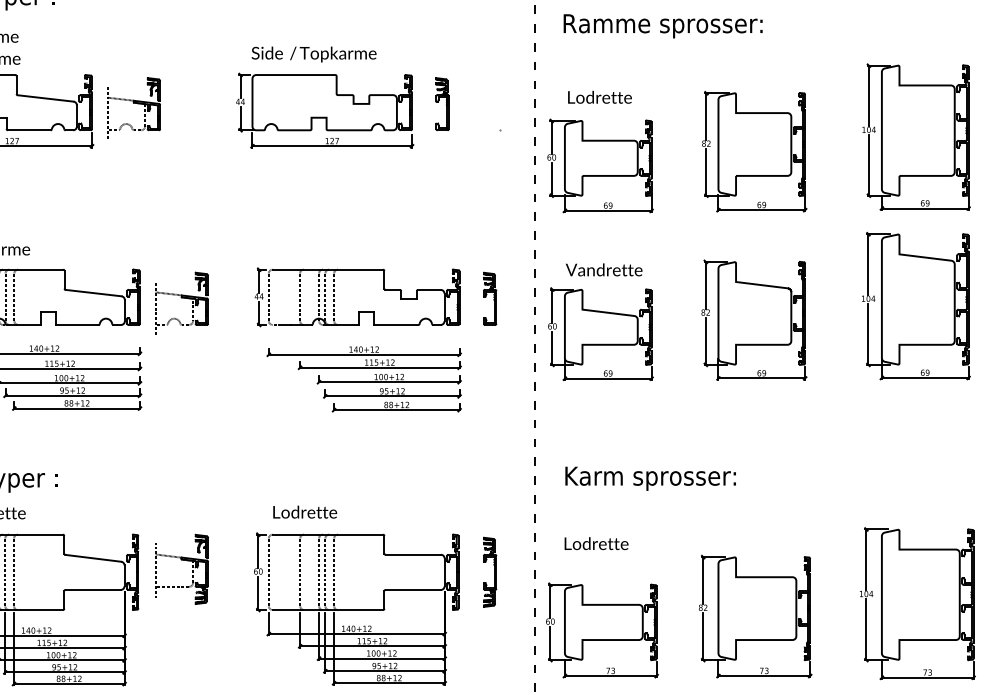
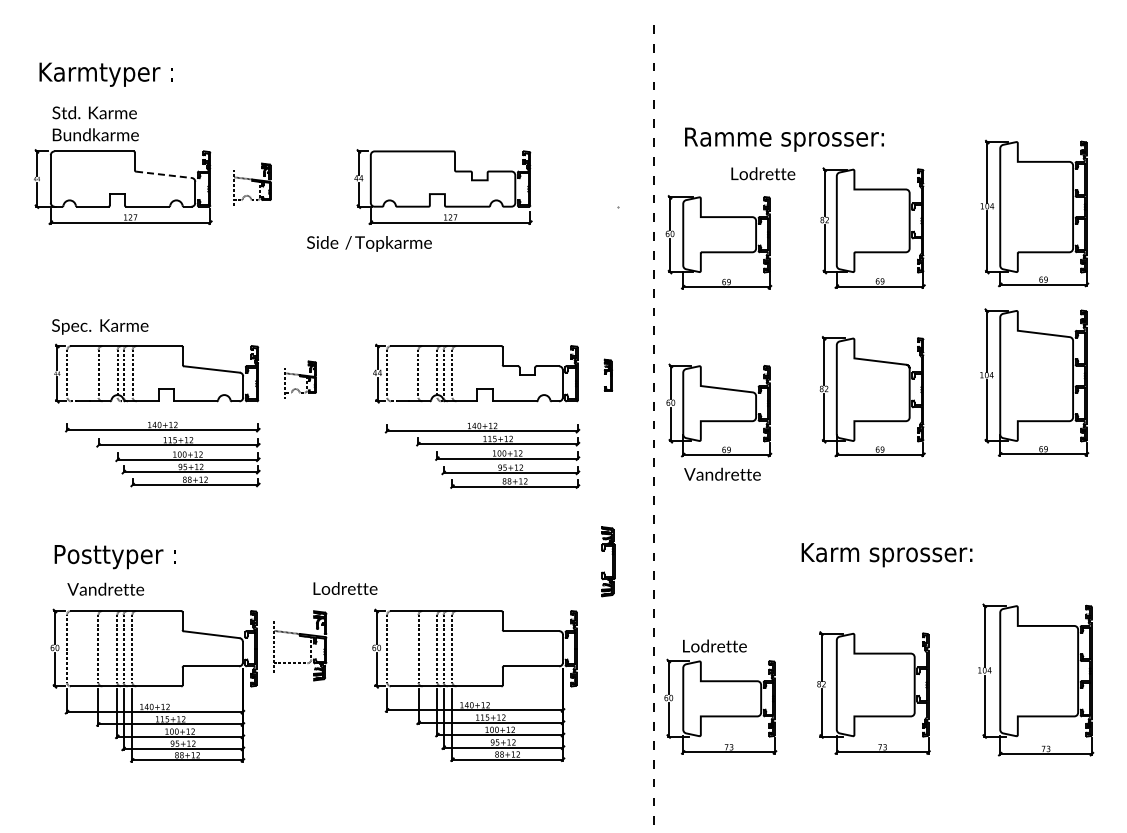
text: (663, 26) -> (784, 139), moved
text: (314, 54) -> (369, 243), moved
text: (600, 97) -> (763, 173), moved
line: (46, 98) -> (164, 174), solid -> dashed
part: (442, 104) -> (560, 180), removed
part: (134, 108) -> (252, 184), size x0.7
text: (604, 269) -> (722, 473), moved
part: (490, 299) -> (608, 375), size x0.6
part: (182, 303) -> (300, 379), size x0.6
text: (650, 479) -> (886, 555), moved
text: (305, 512) -> (345, 588), moved
text: (596, 543) -> (714, 645), moved
part: (490, 572) -> (608, 561), moved

